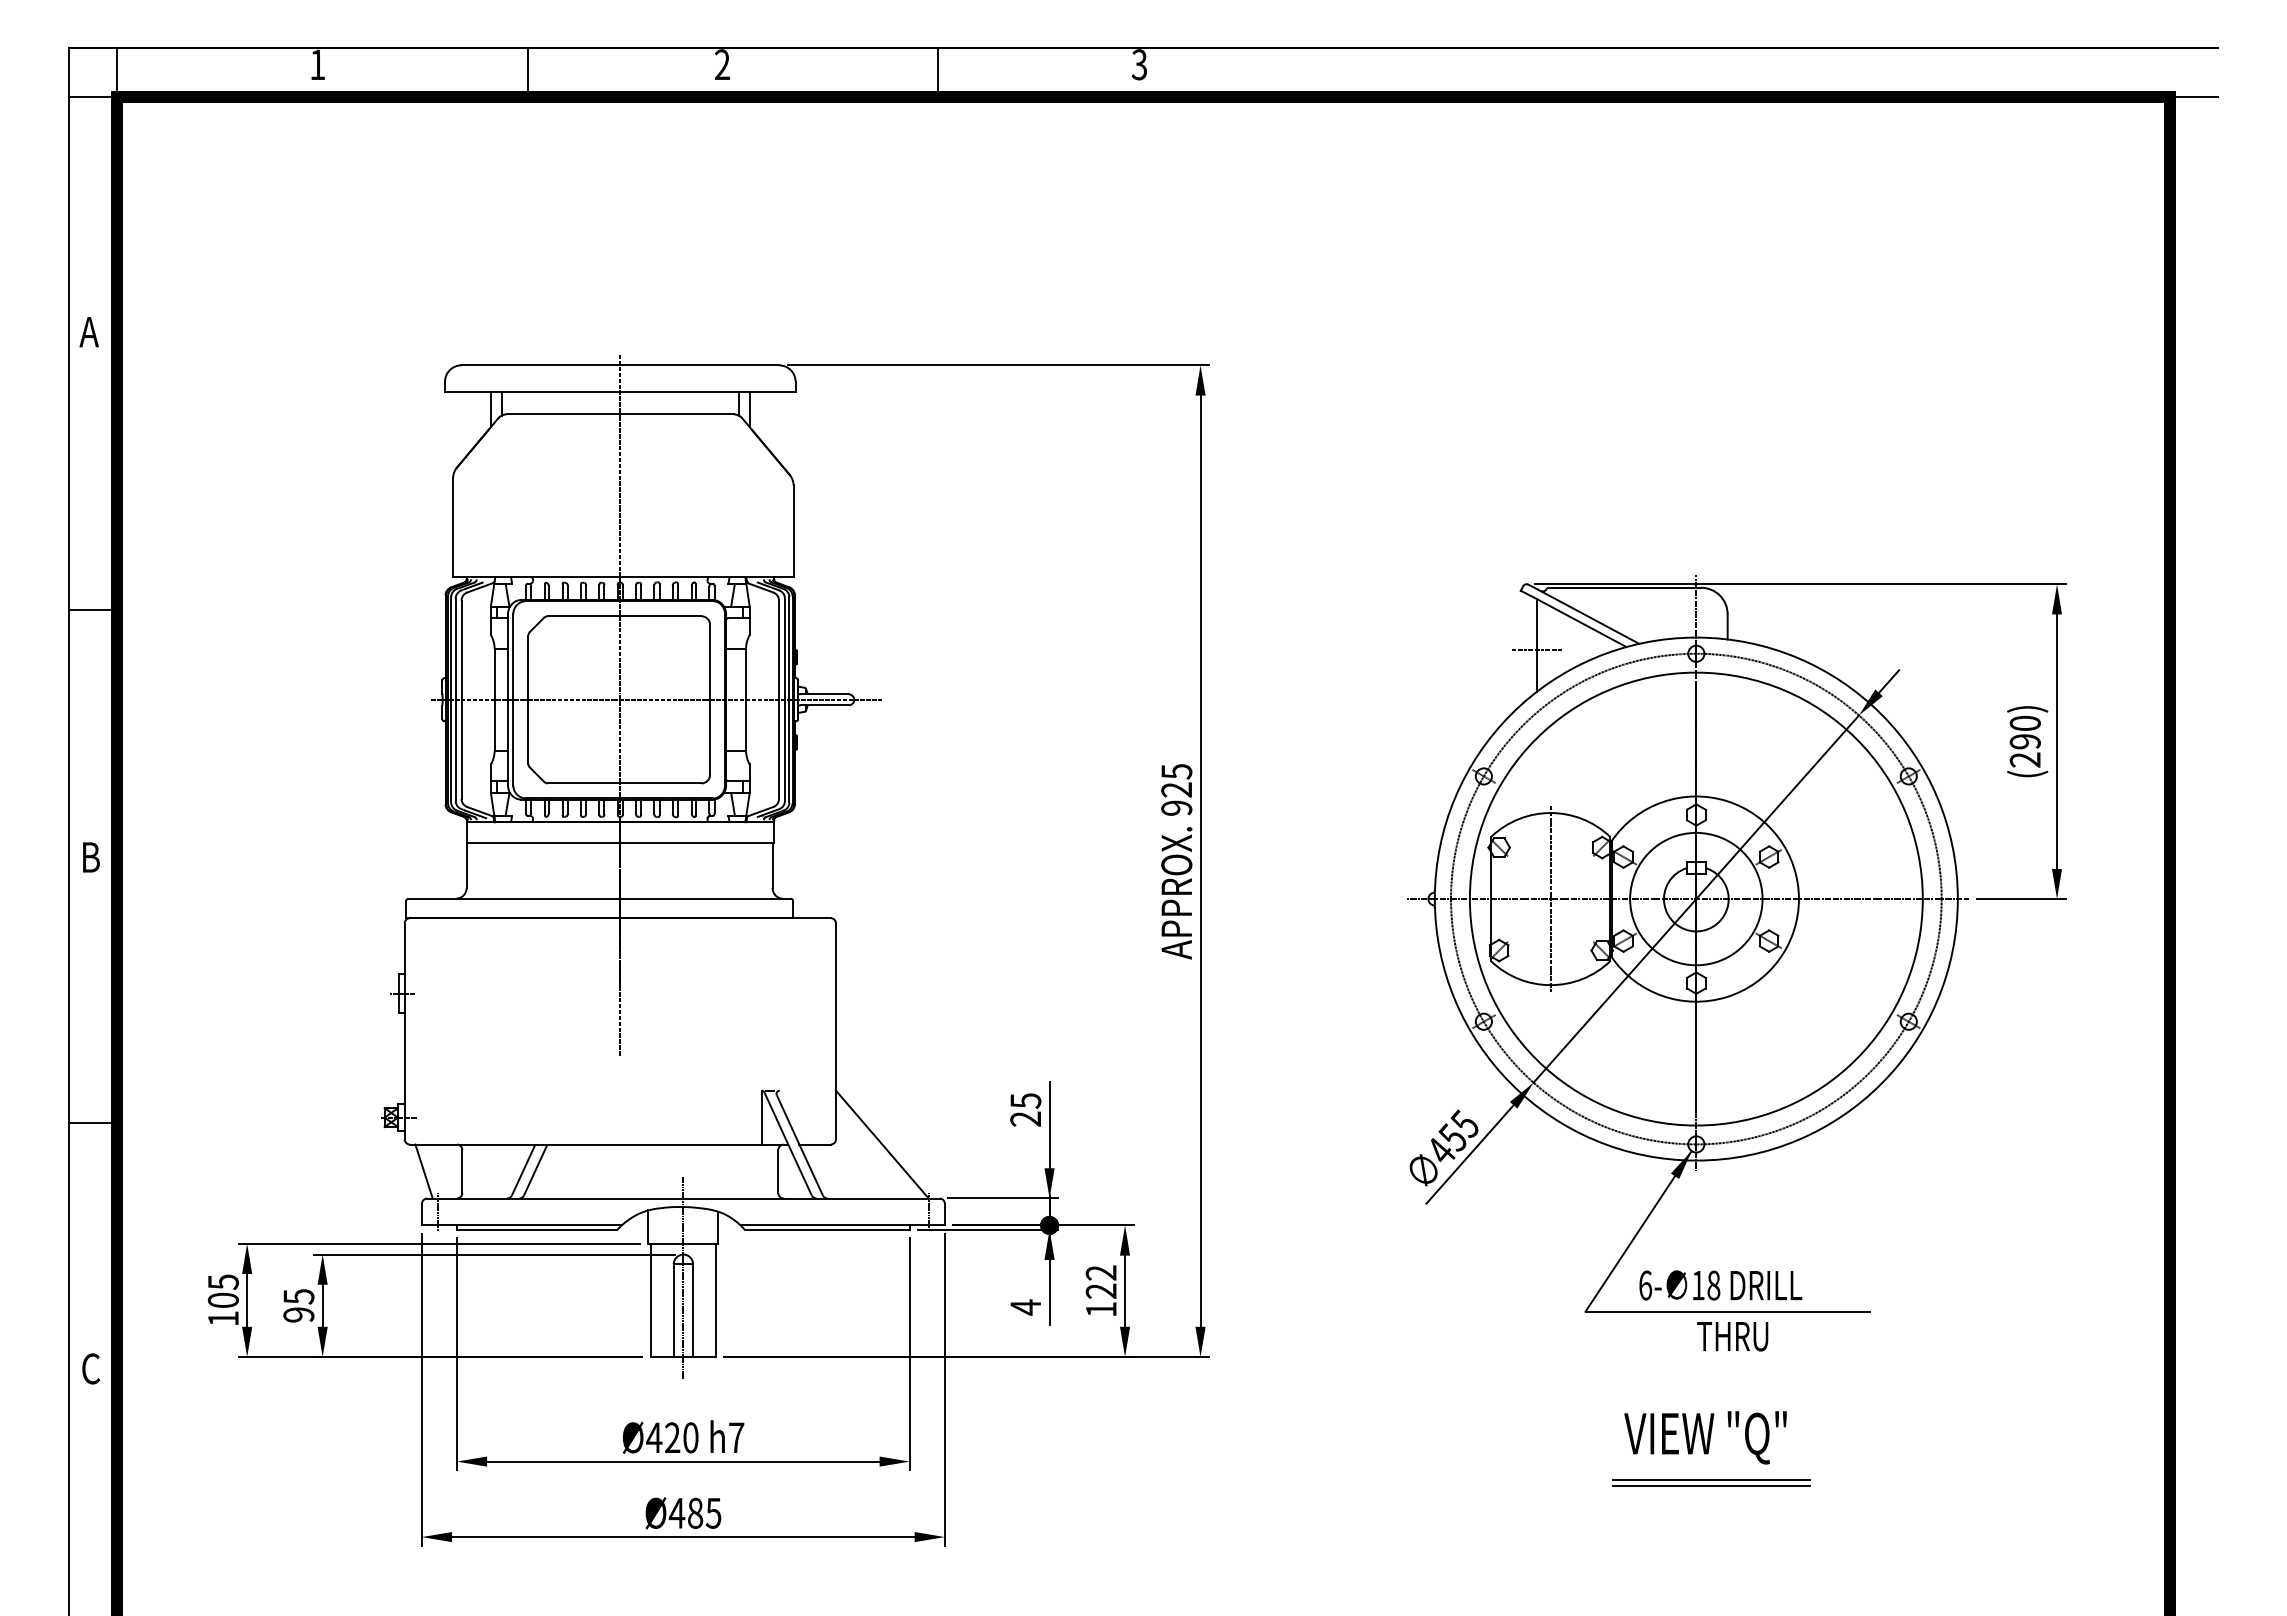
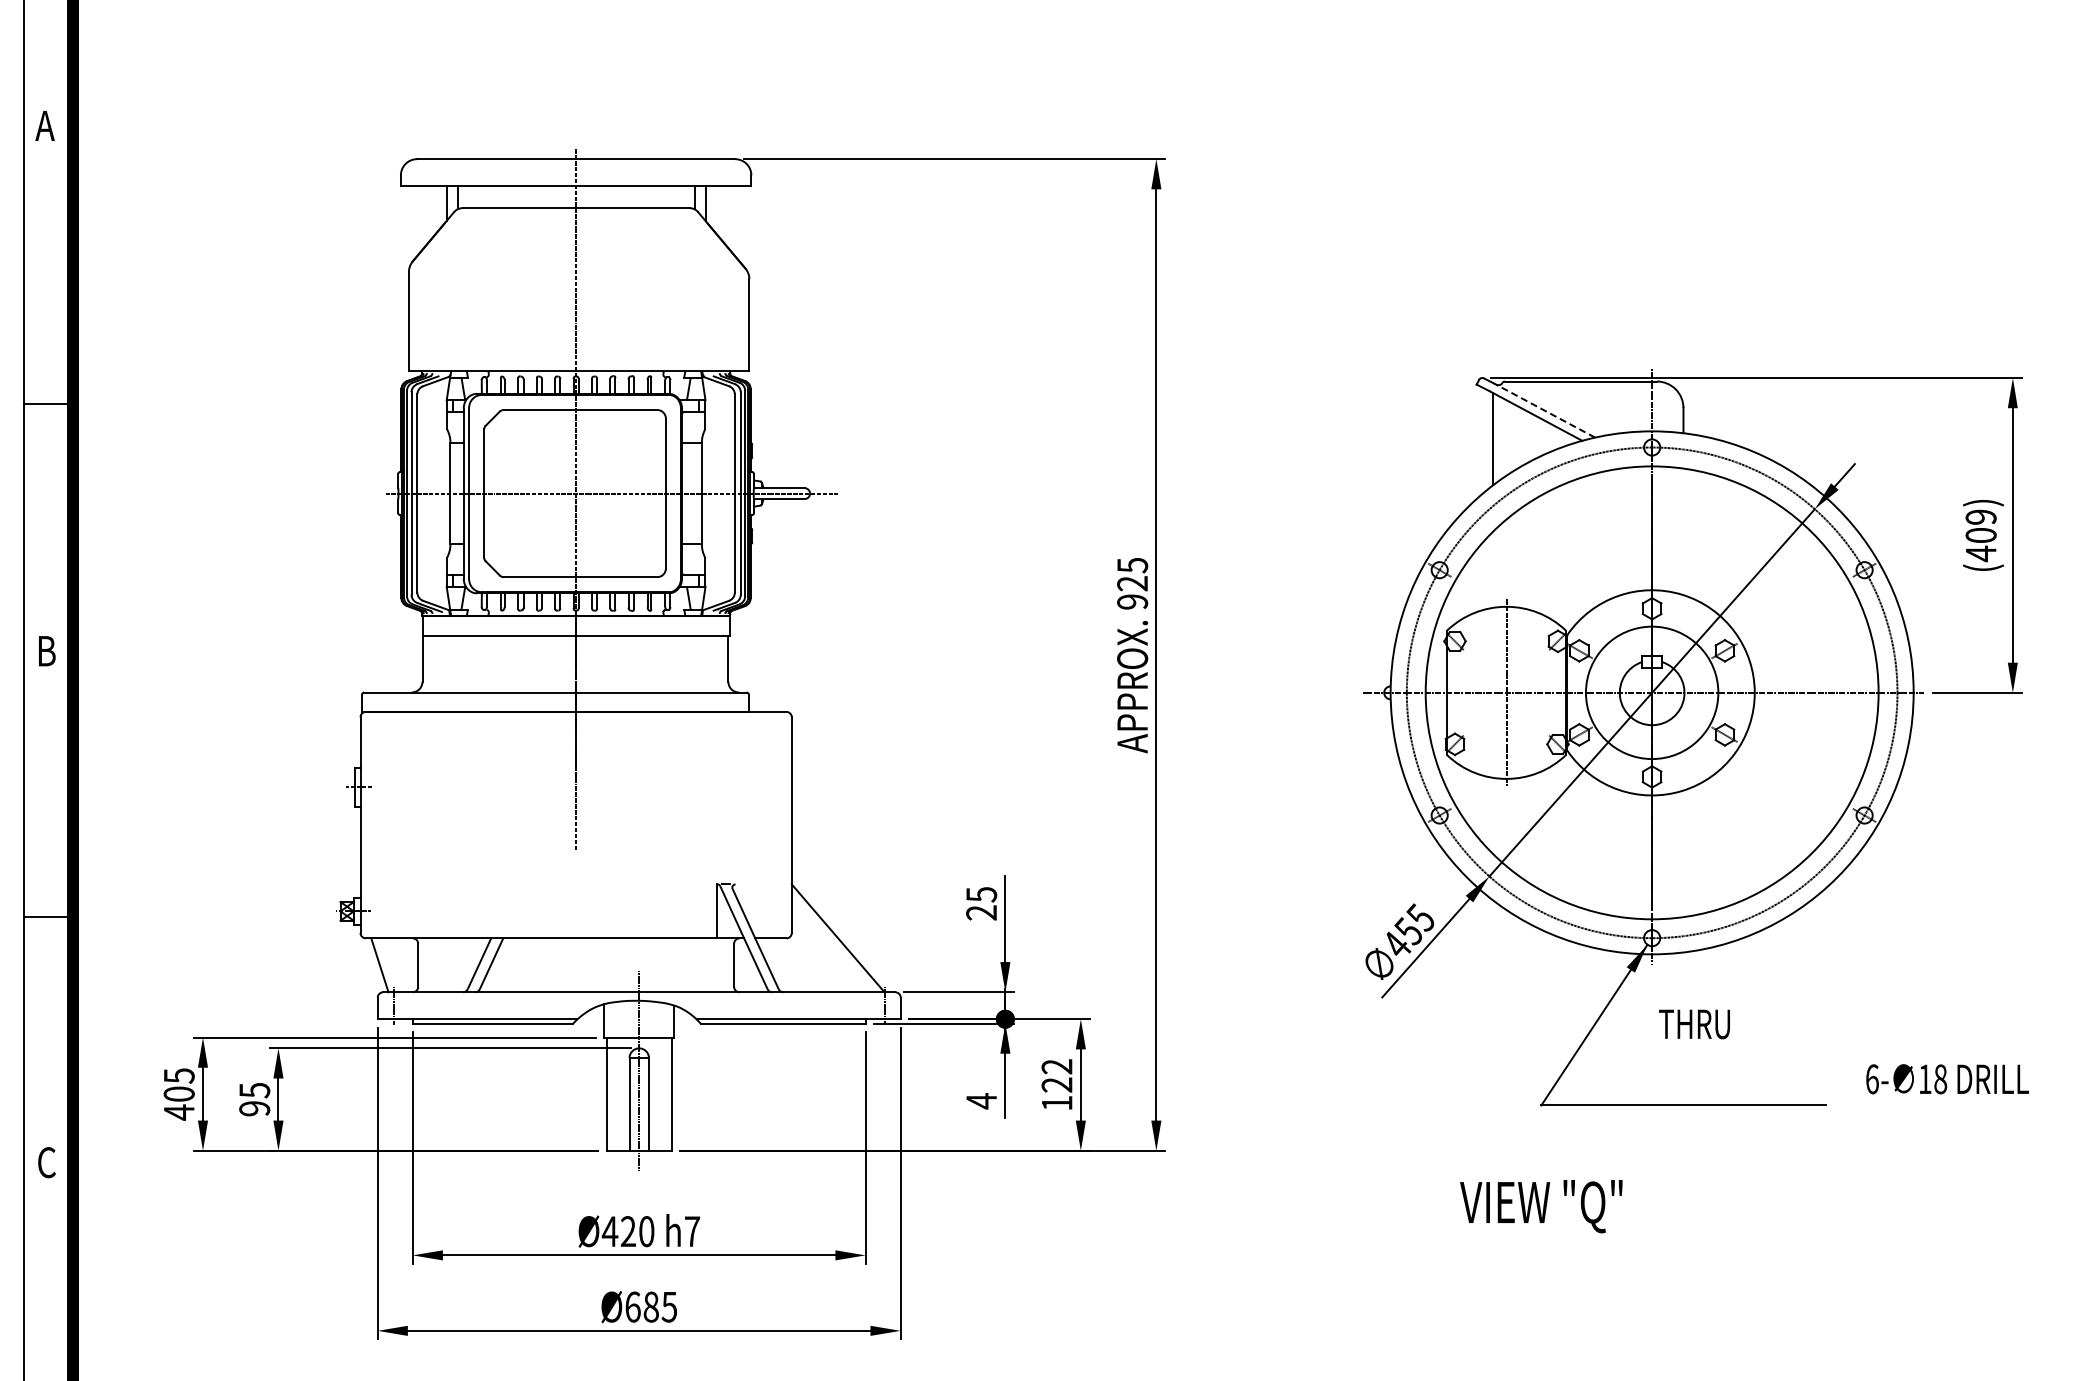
line: (1588, 616) -> (1544, 410), solid -> dashed
line: (1537, 650) -> (1493, 444), removed
text: (2024, 741) -> (1980, 535), (290) -> (409)
text: (1720, 1285) -> (1947, 1079), moved
text: (223, 1318) -> (179, 1112), 105 -> 405
text: (1732, 1336) -> (1694, 1024), moved
text: (1705, 1437) -> (1541, 1206), moved
line: (1710, 1480) -> (1666, 1274), removed
line: (1710, 1485) -> (1666, 1279), removed
text: (676, 1512) -> (632, 1306), Ø485 -> Ø685

